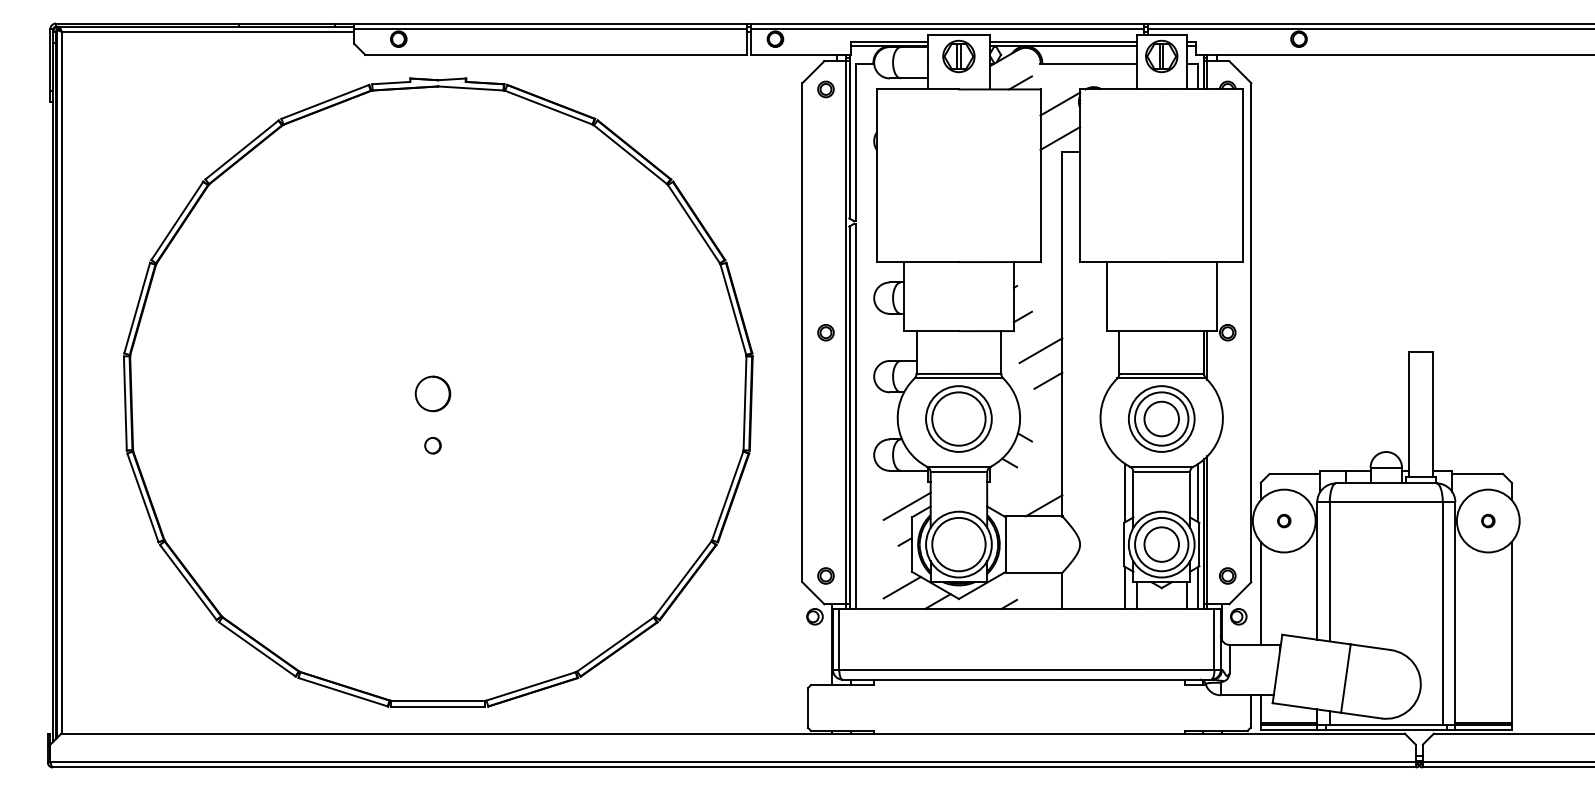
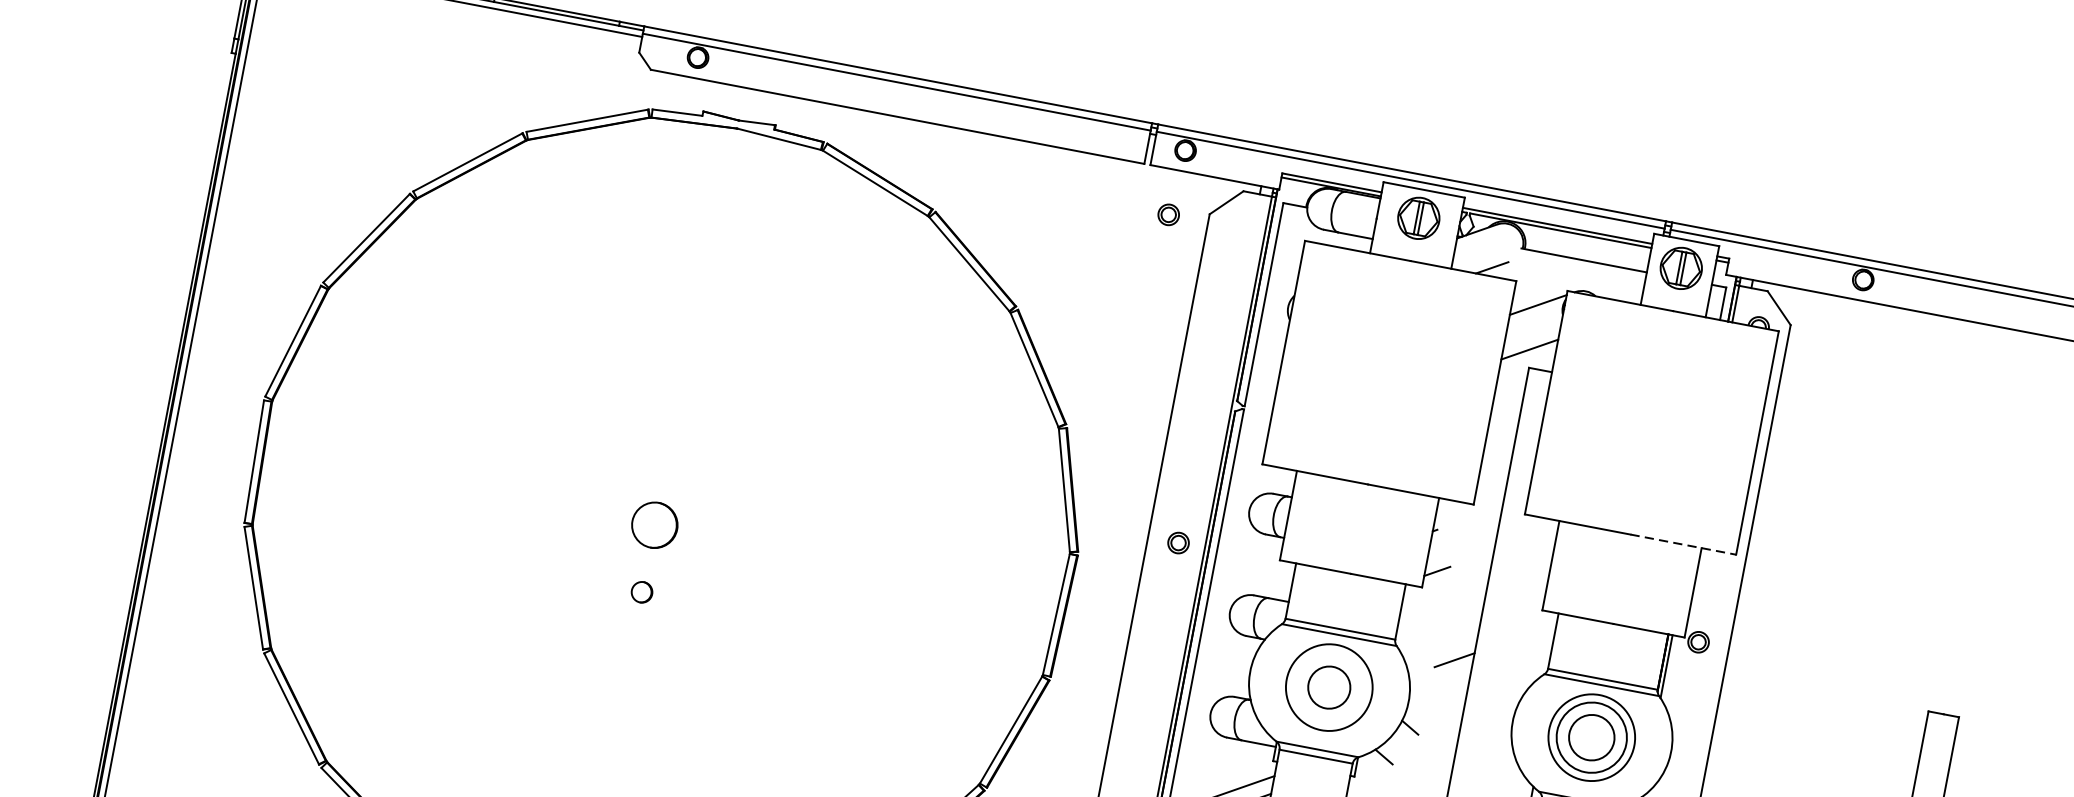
part: (825, 89) -> (1168, 214), moved
line: (1202, 262) -> (1683, 545), solid -> dashed
line: (1040, 350) -> (1451, 619), removed
circle: (958, 418) -> (1328, 686), size x0.6

